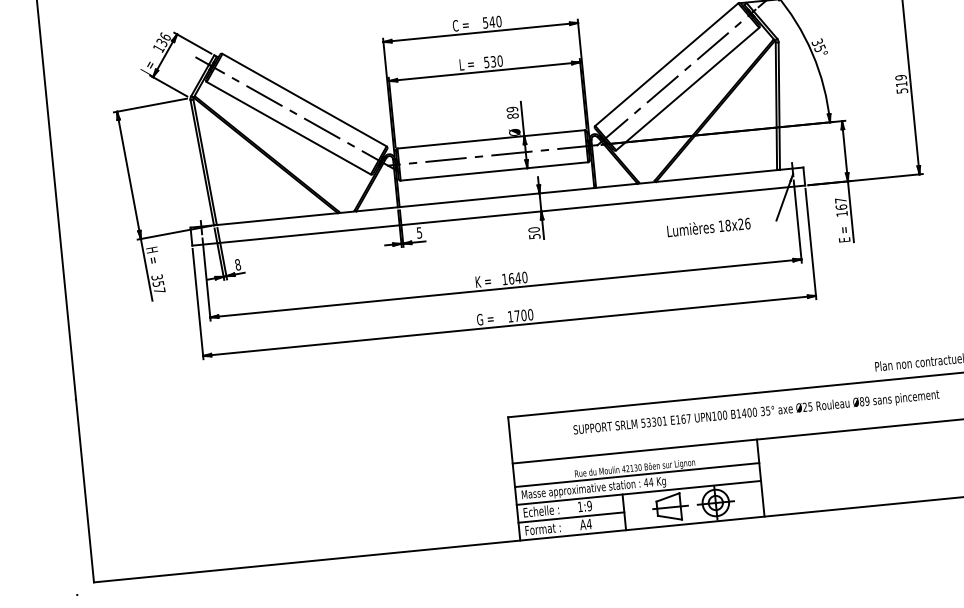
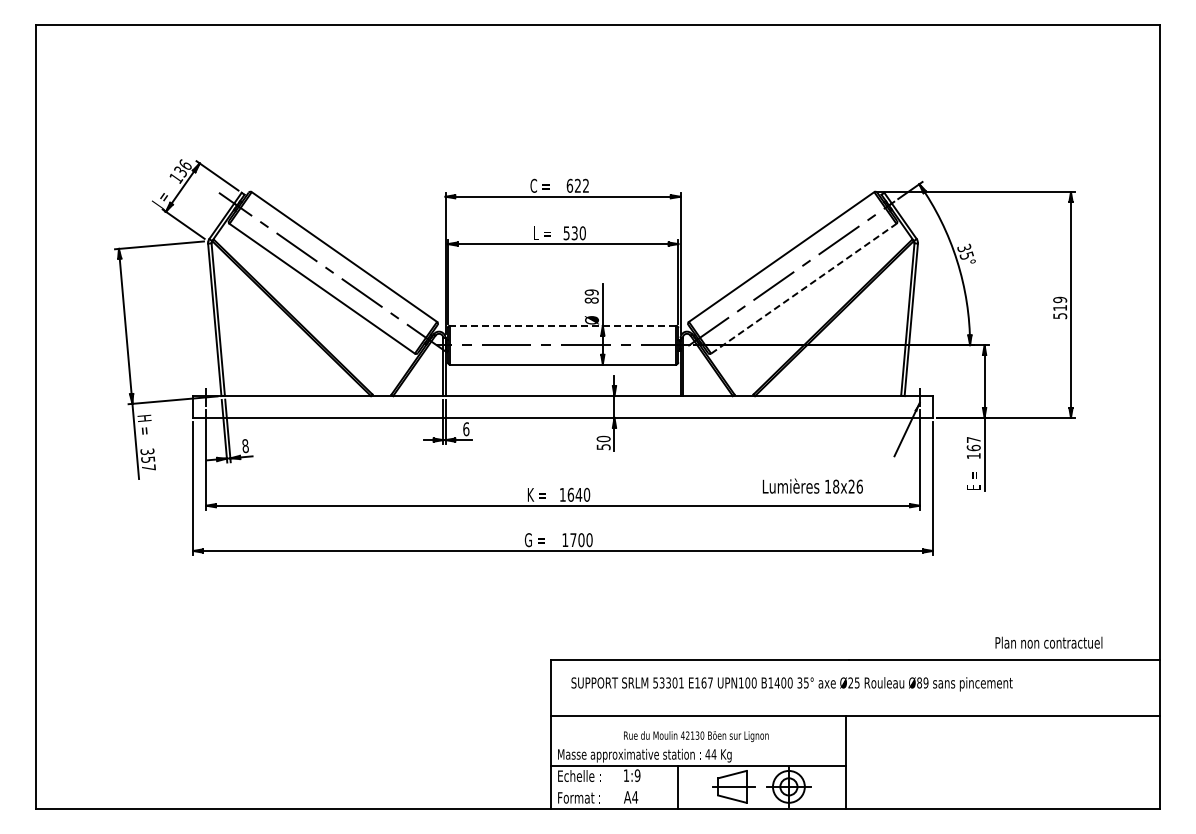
text: (491, 21) -> (577, 185), 540 -> 622
line: (688, 88) -> (804, 288), solid -> dashed
line: (490, 139) -> (562, 325), solid -> dashed
text: (708, 226) -> (812, 485), moved
text: (419, 233) -> (466, 429), 5 -> 6
text: (756, 413) -> (791, 684), moved
line: (636, 475) -> (697, 744), removed
line: (571, 517) -> (614, 787), removed

